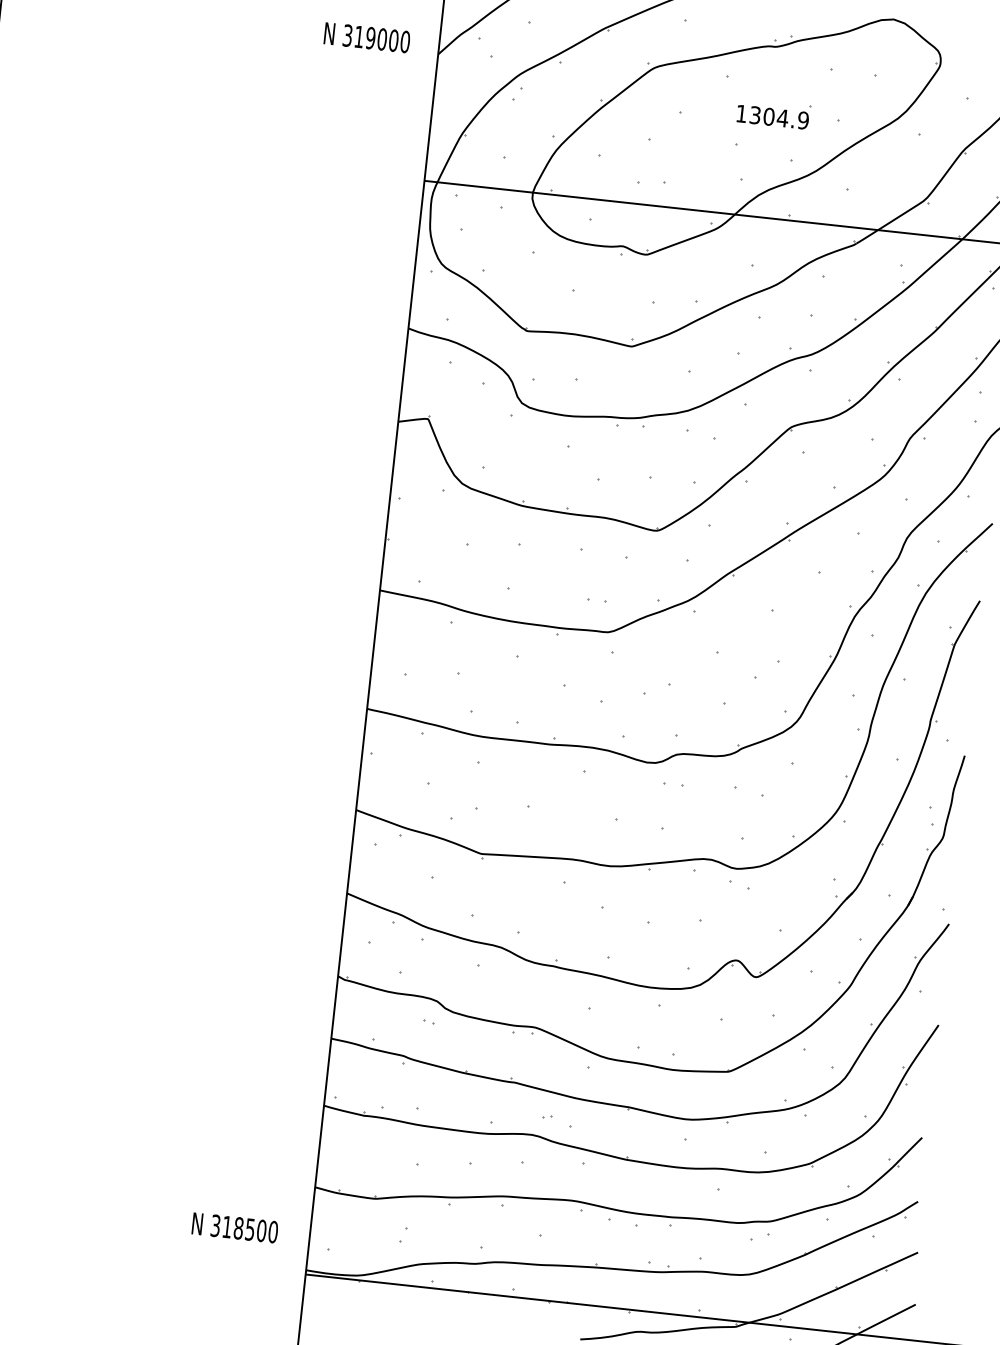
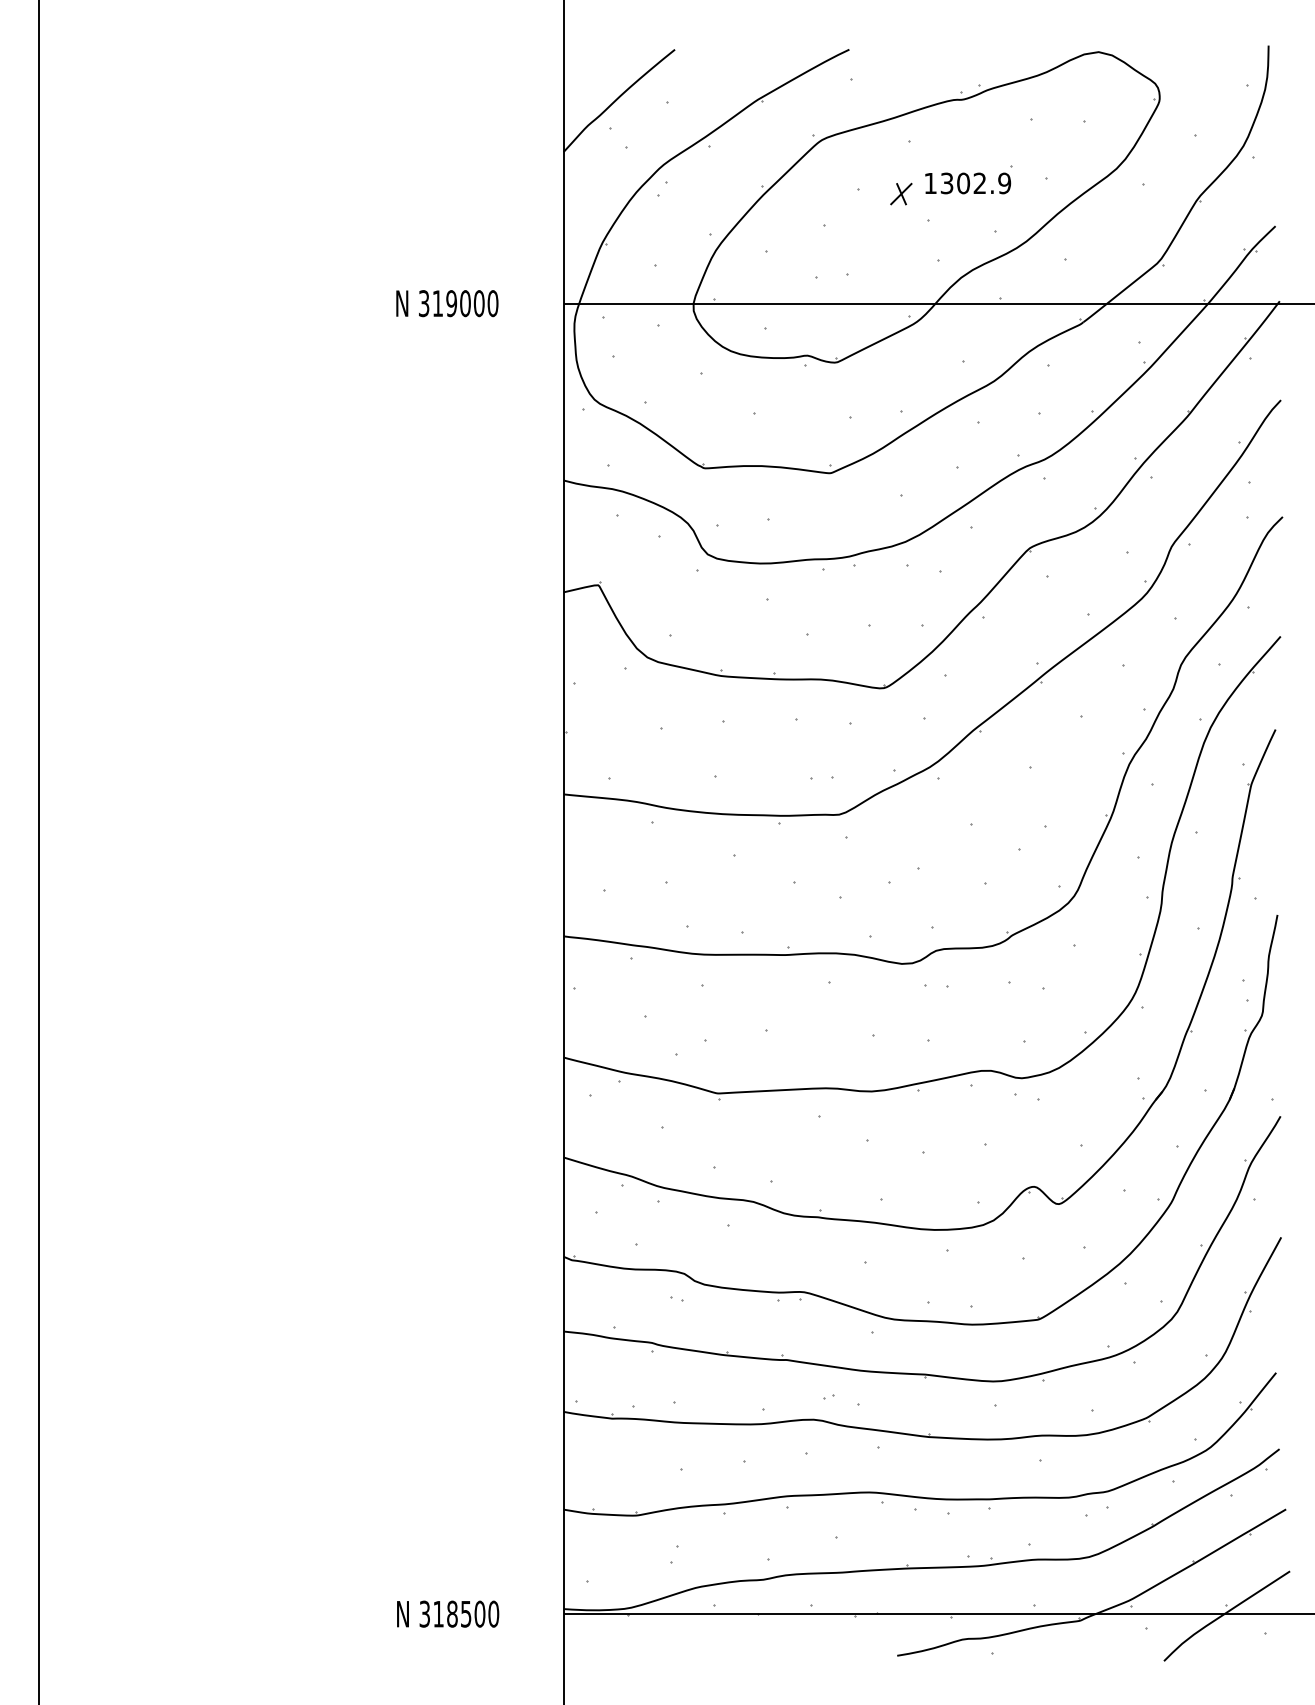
text: (367, 37) -> (447, 303), moved
text: (782, 117) -> (979, 182), 1304.9 -> 1302.9
part: (716, 119) -> (901, 193), added
text: (235, 1227) -> (448, 1613), moved

